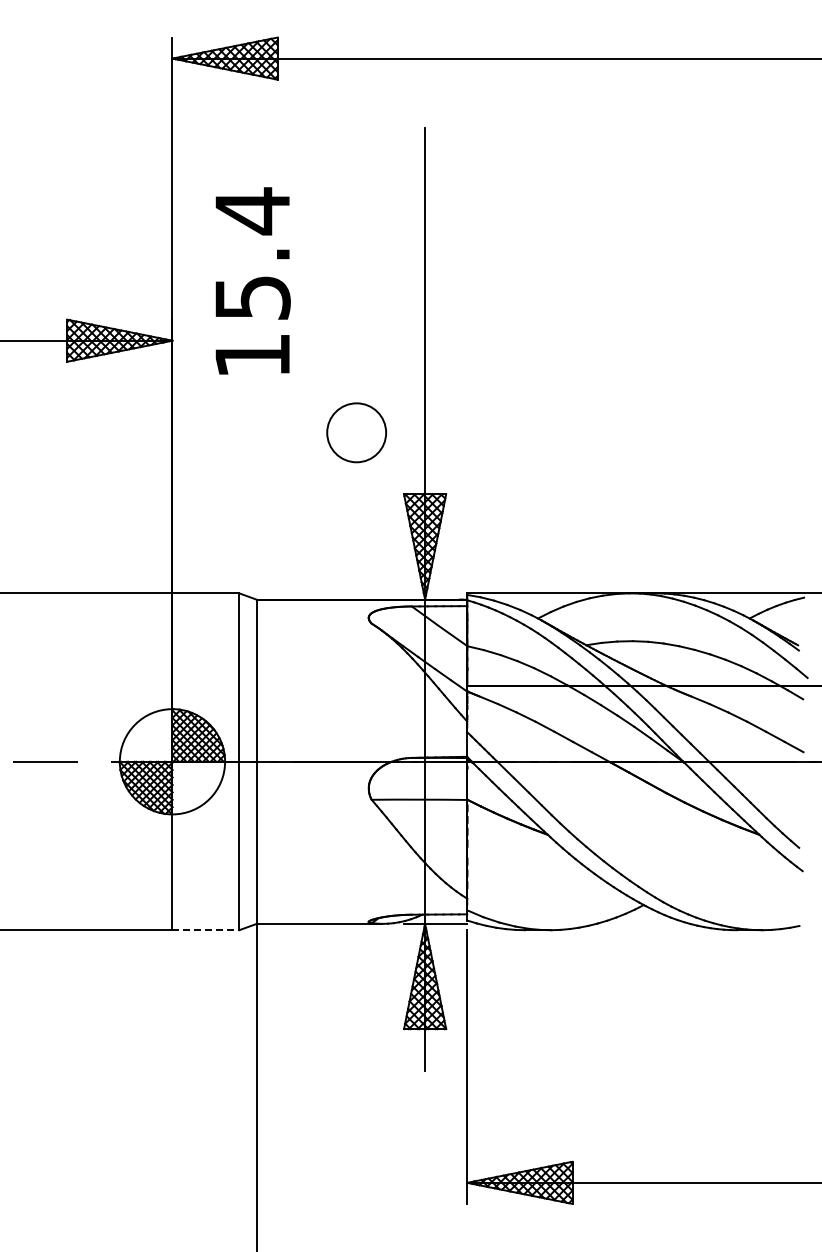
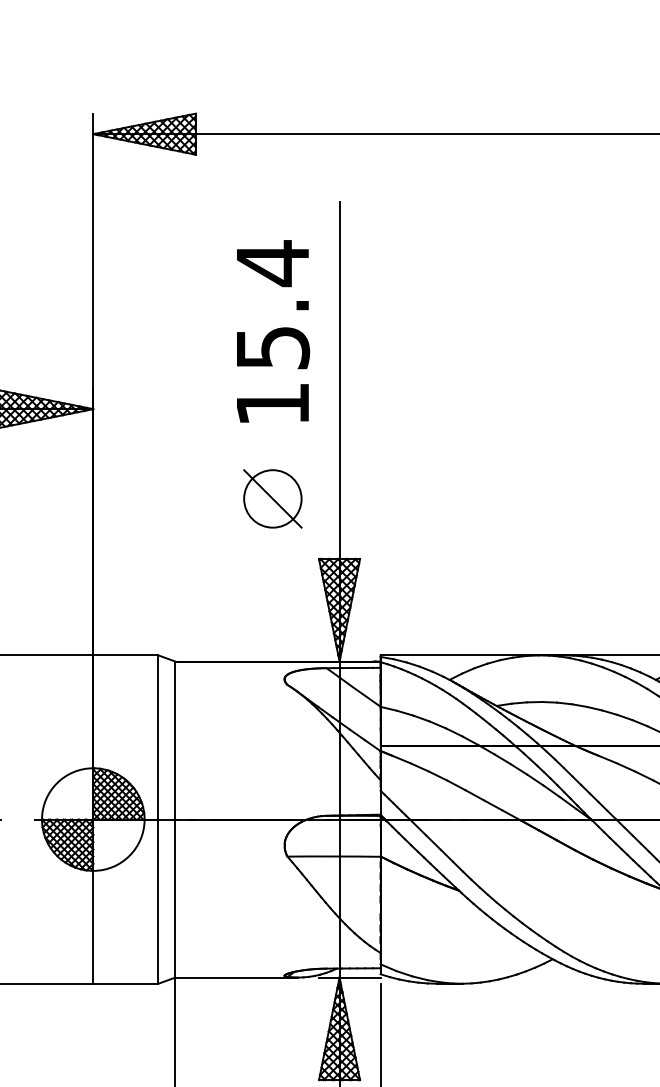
text: (252, 280) -> (272, 330), moved
line: (356, 432) -> (272, 498), added
line: (206, 930) -> (126, 984), dashed -> solid

